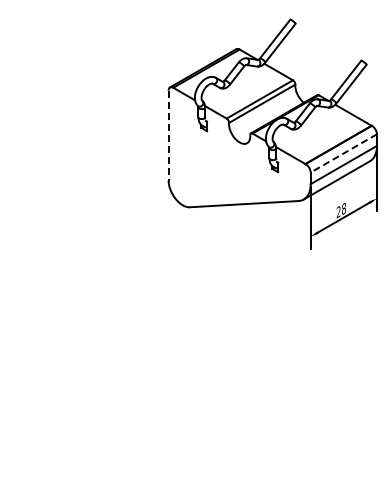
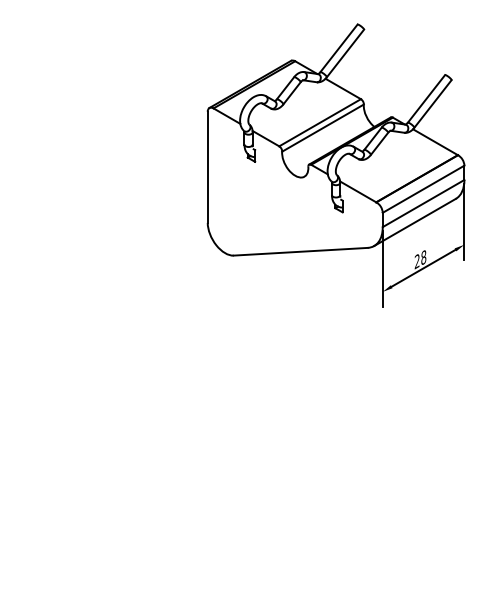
line: (168, 136) -> (207, 168), dashed -> solid
line: (343, 153) -> (423, 189), dashed -> solid

